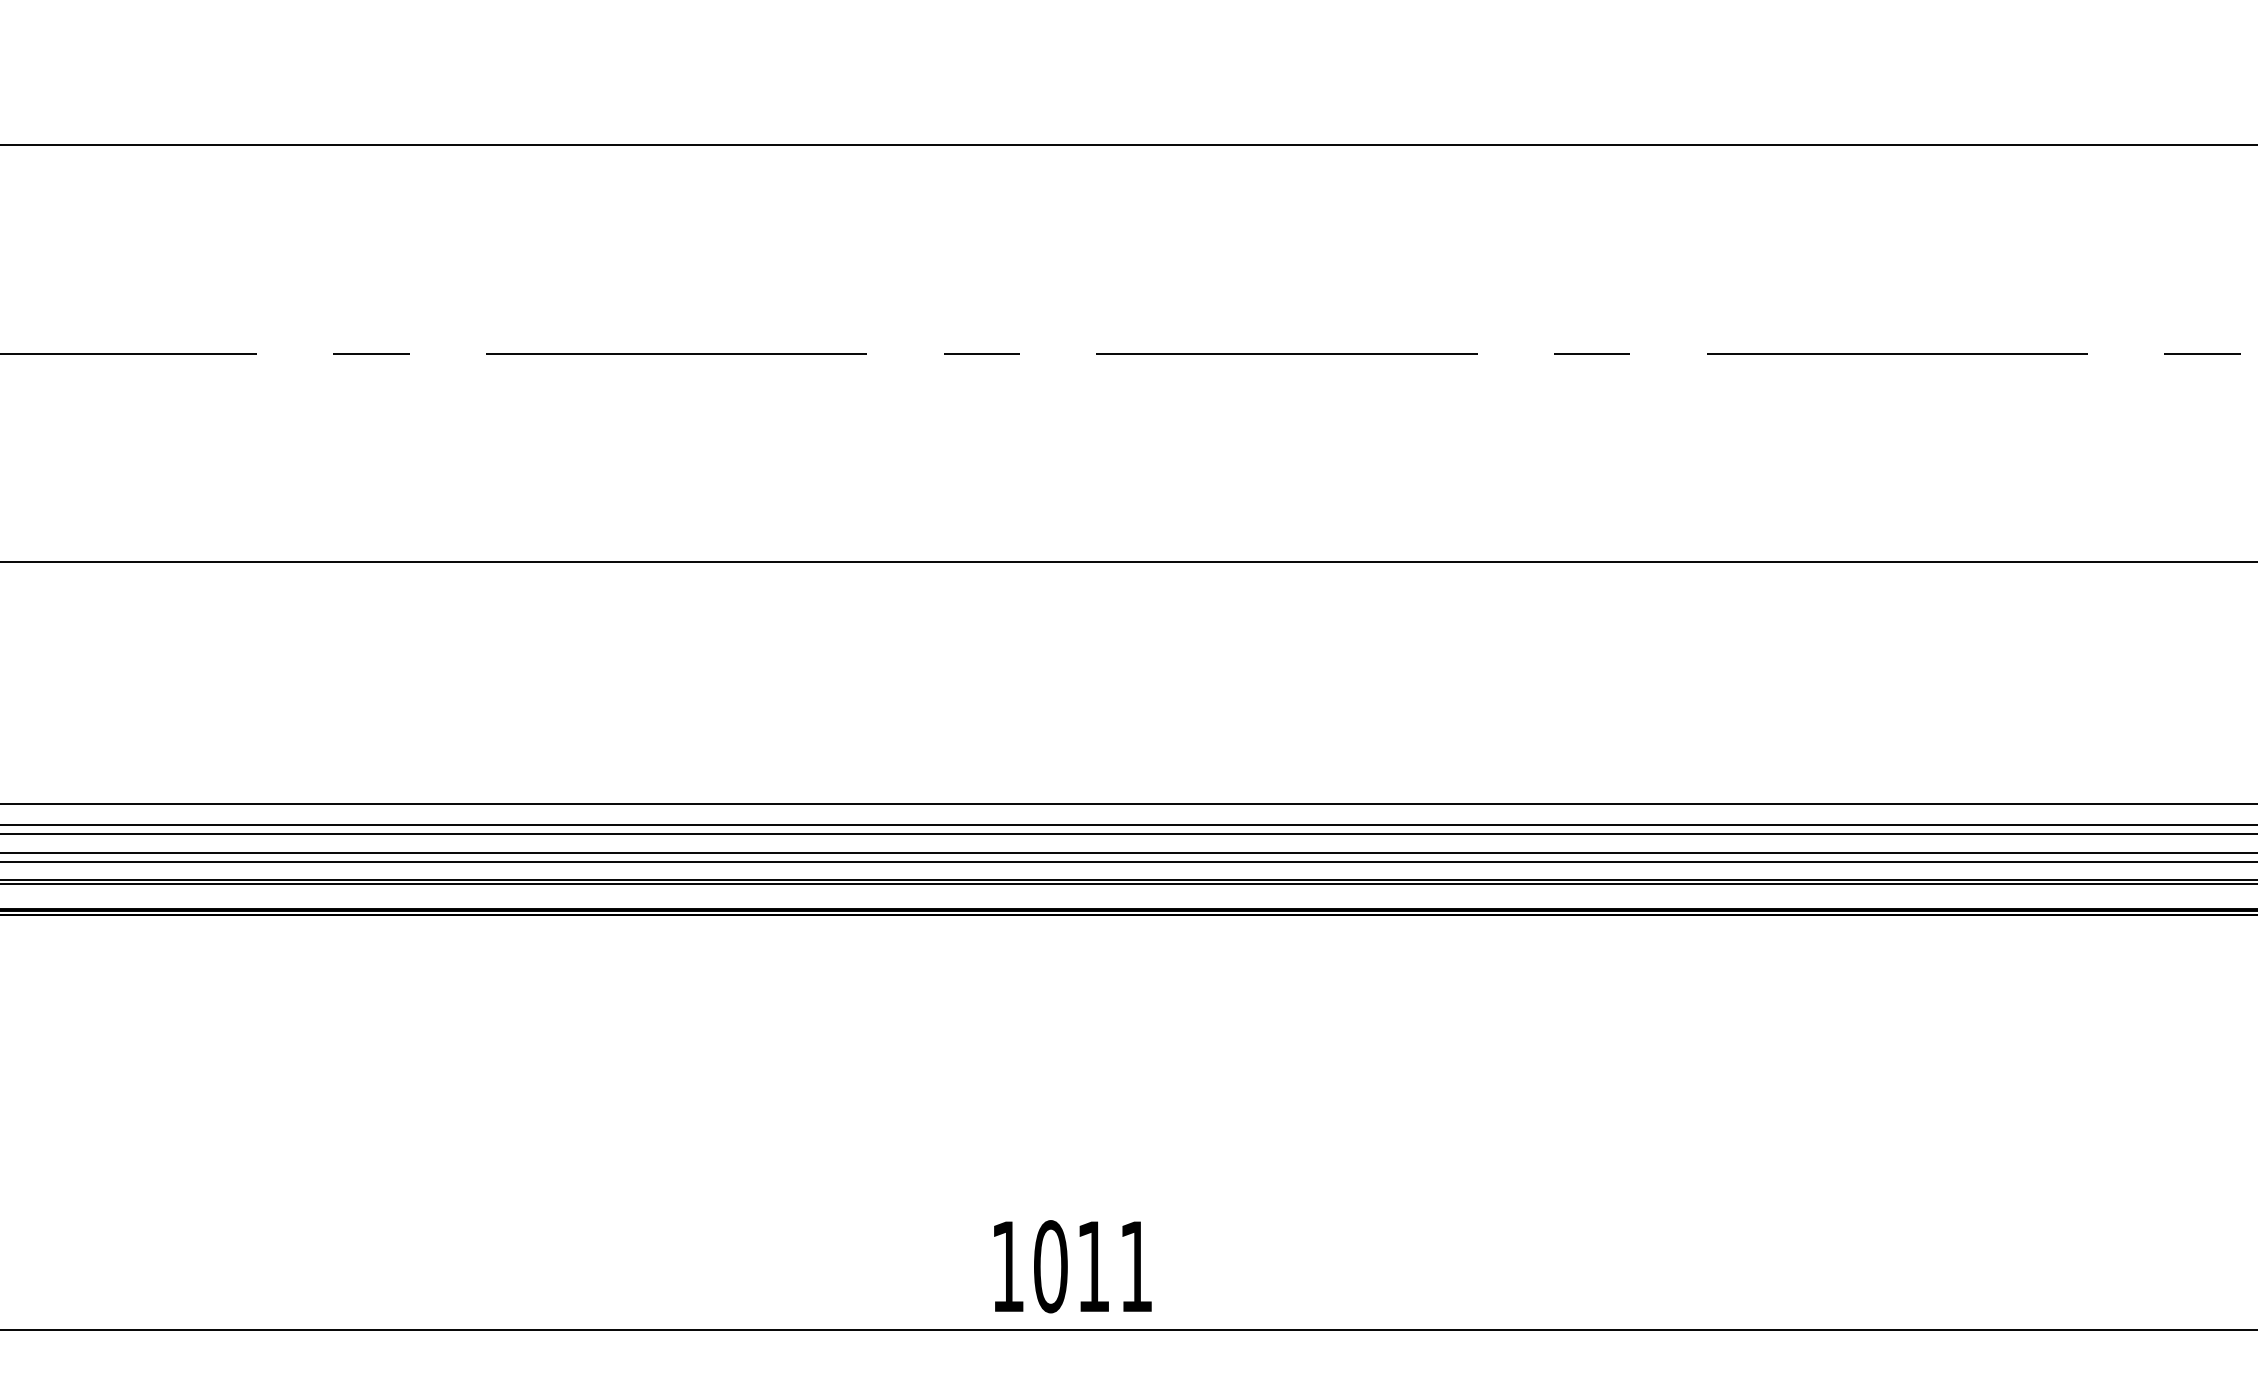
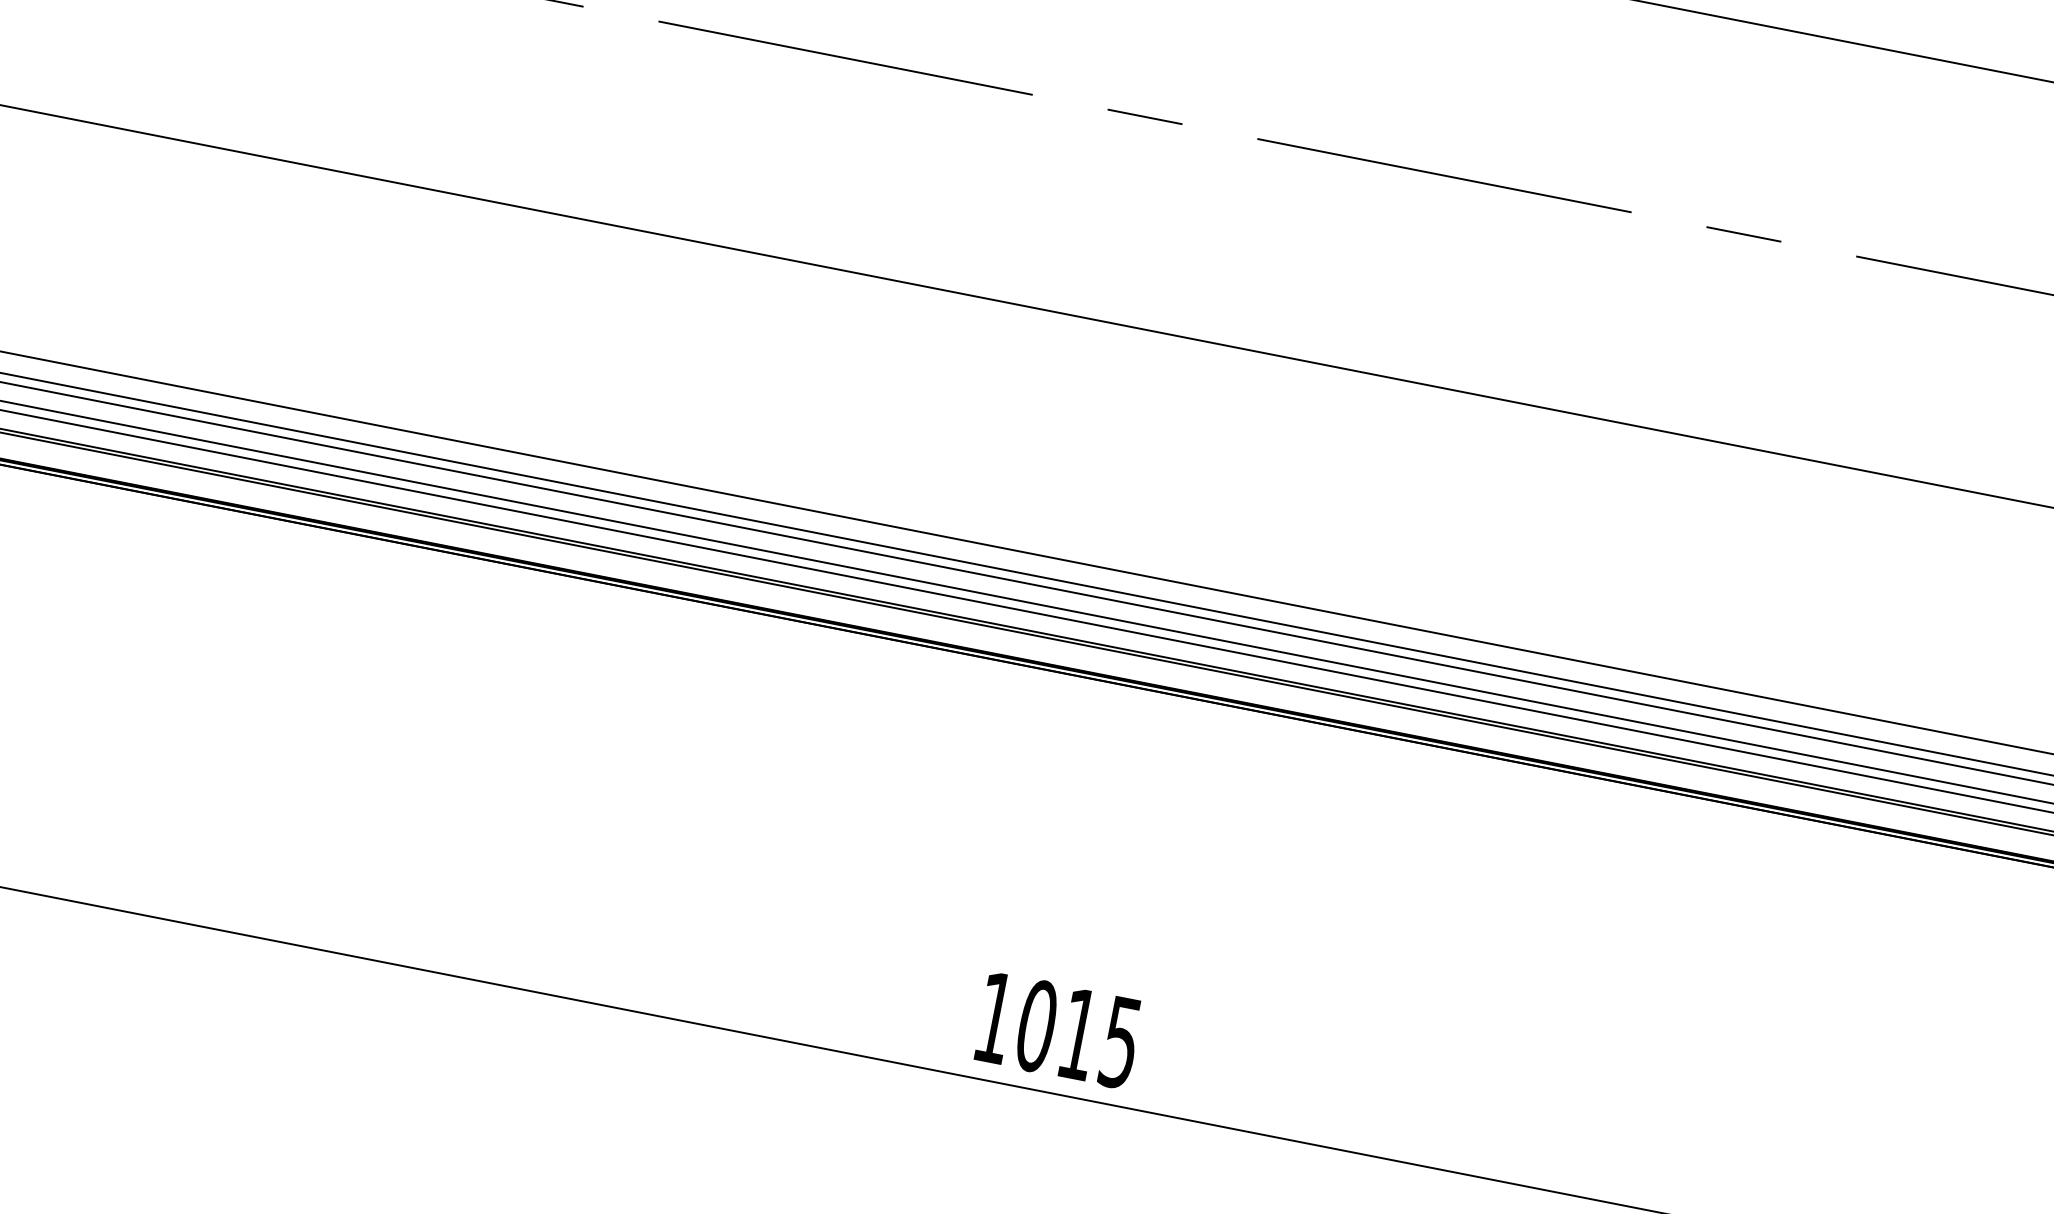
text: (1135, 1267) -> (1119, 1043), 1011 -> 1015

